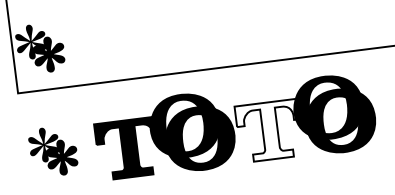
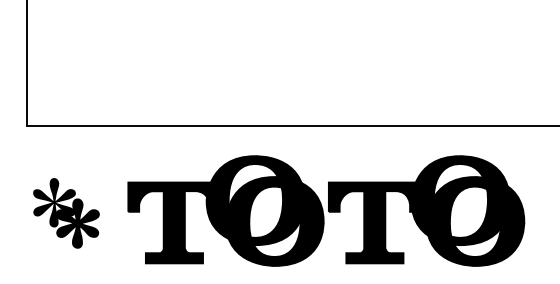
part: (40, 48) -> (66, 66), removed
fill: (270, 130) -> (374, 222), added

